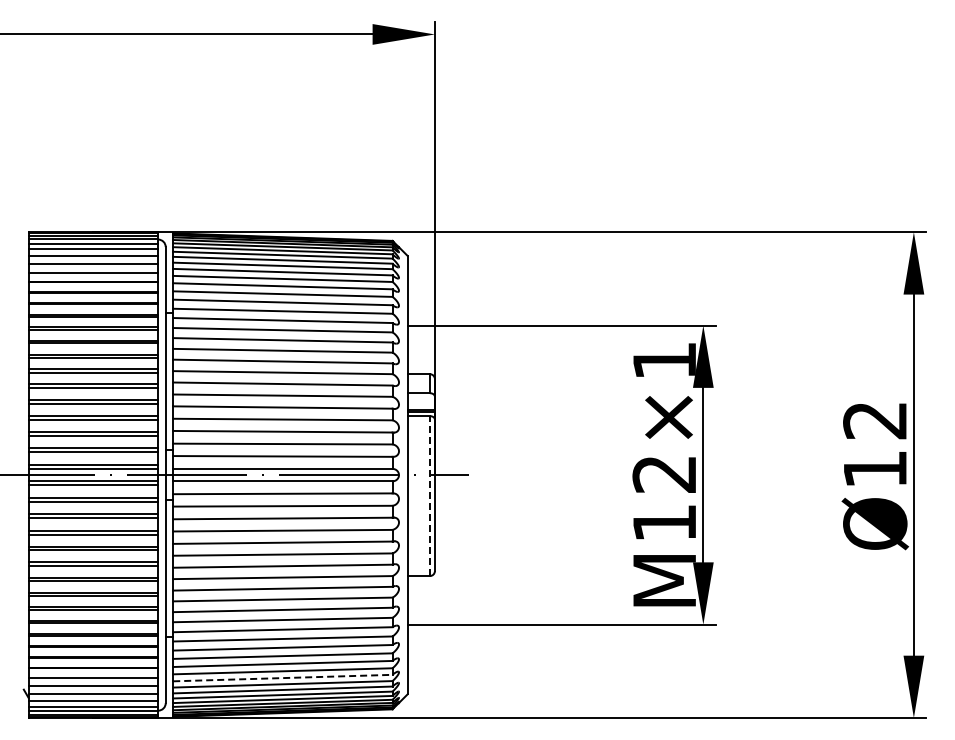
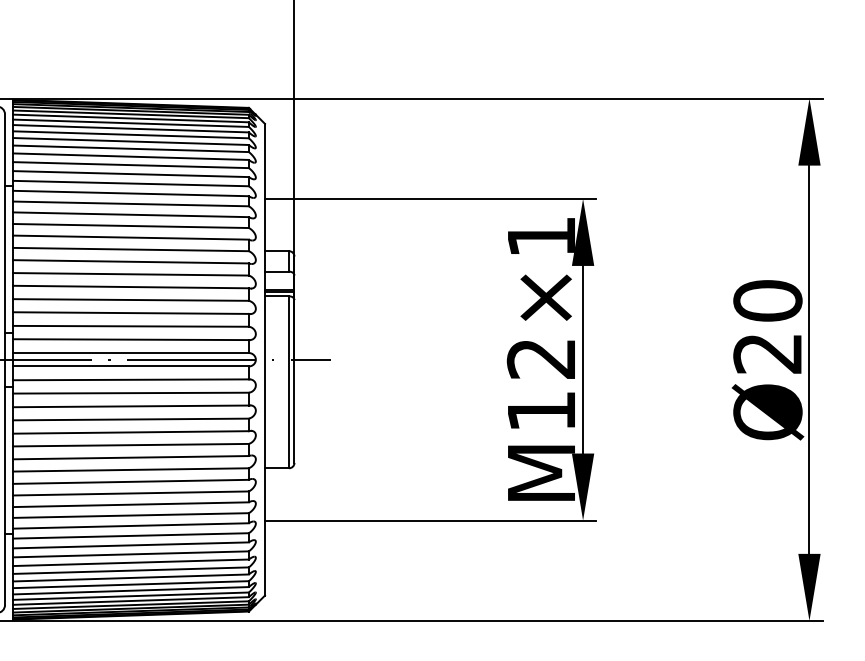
text: (875, 444) -> (768, 326), Ø12 -> Ø20
line: (429, 496) -> (288, 382), dashed -> solid
line: (282, 678) -> (130, 578), dashed -> solid

